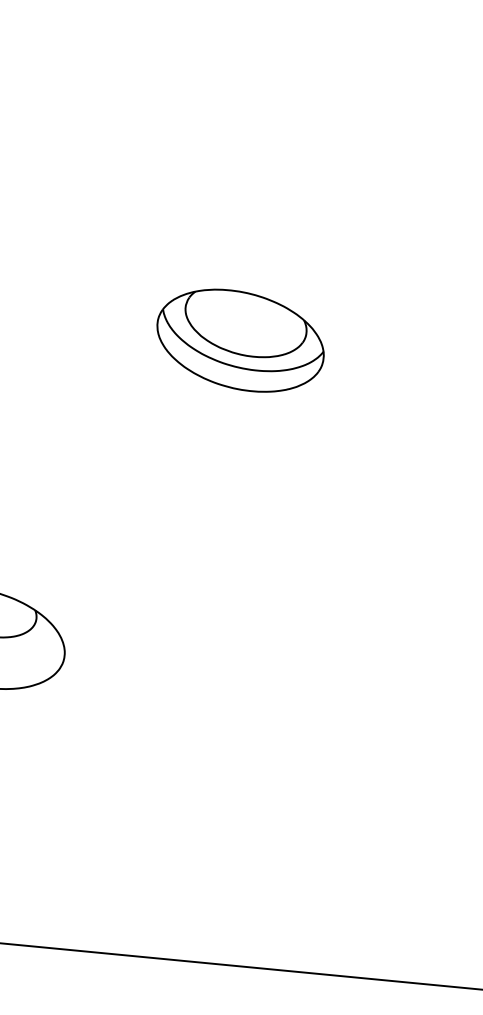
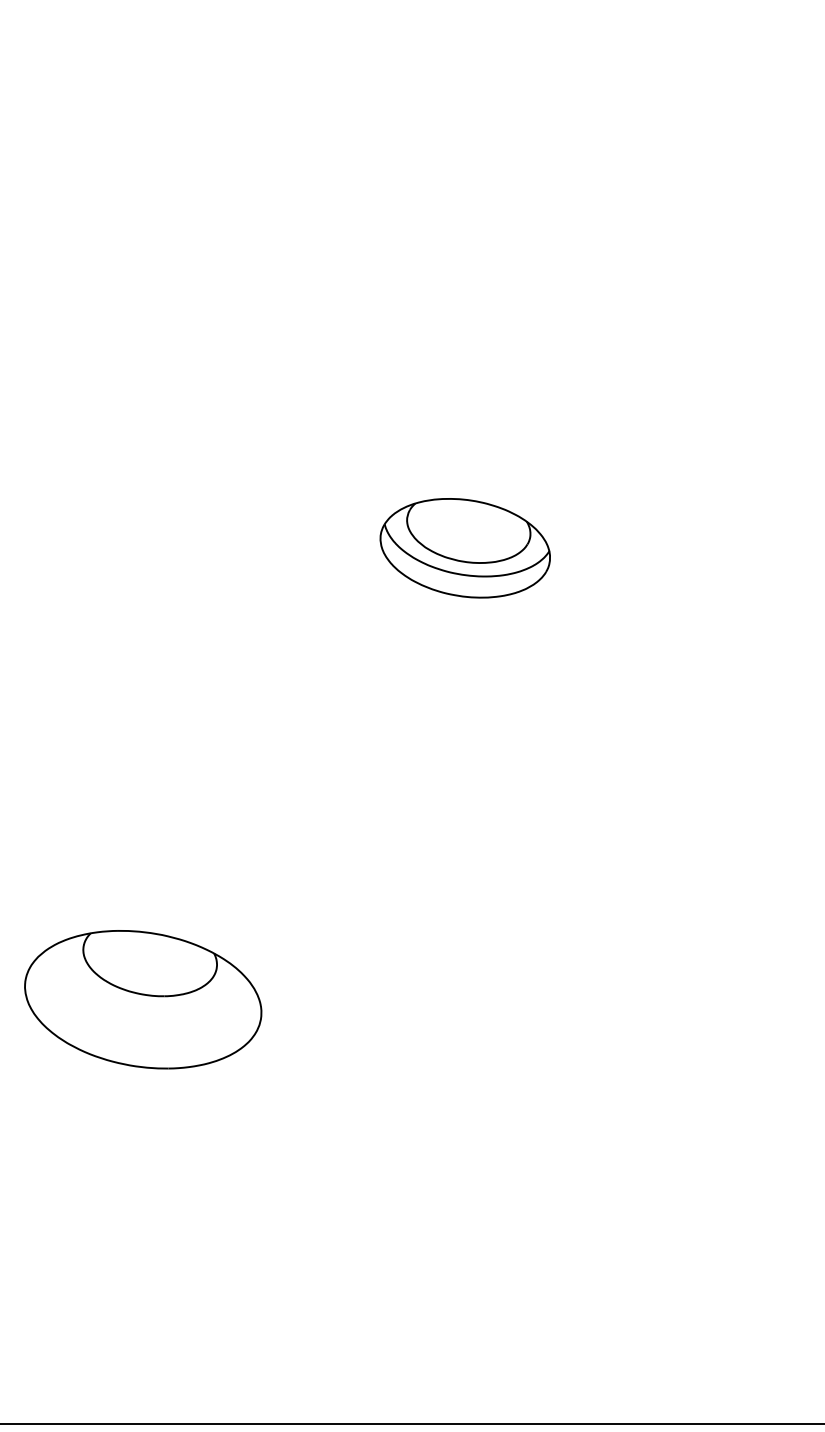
part: (239, 340) -> (464, 548), size x0.71

